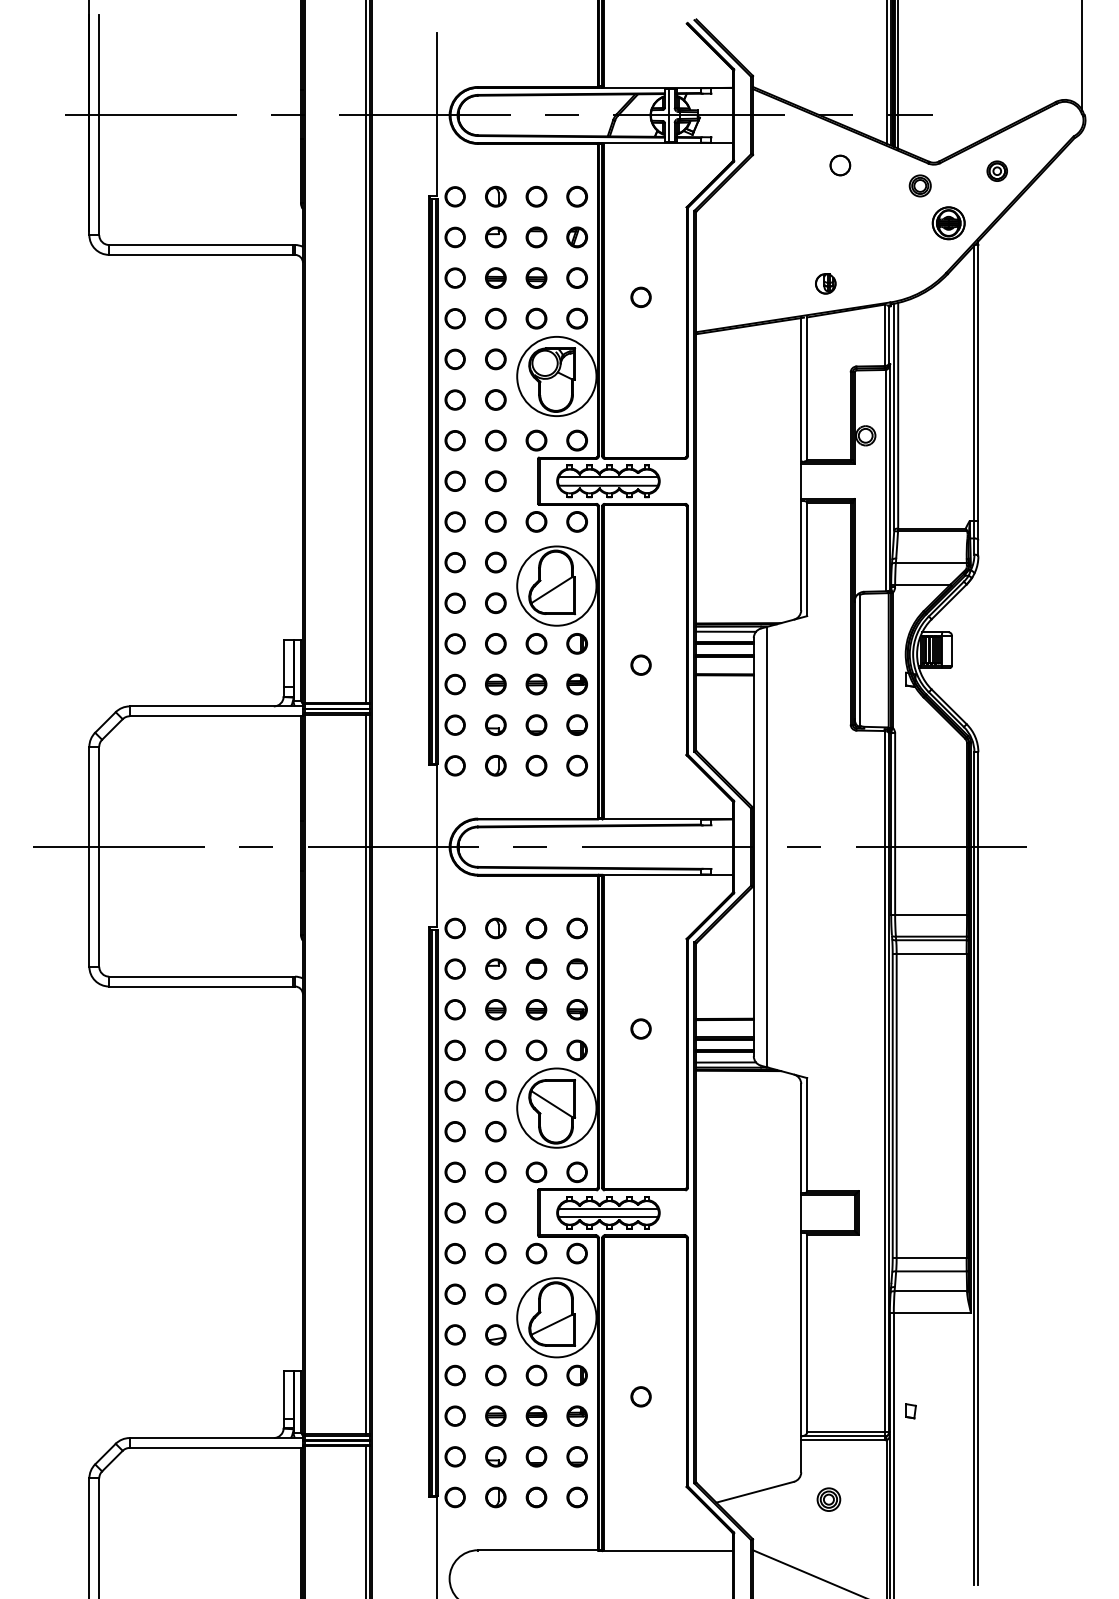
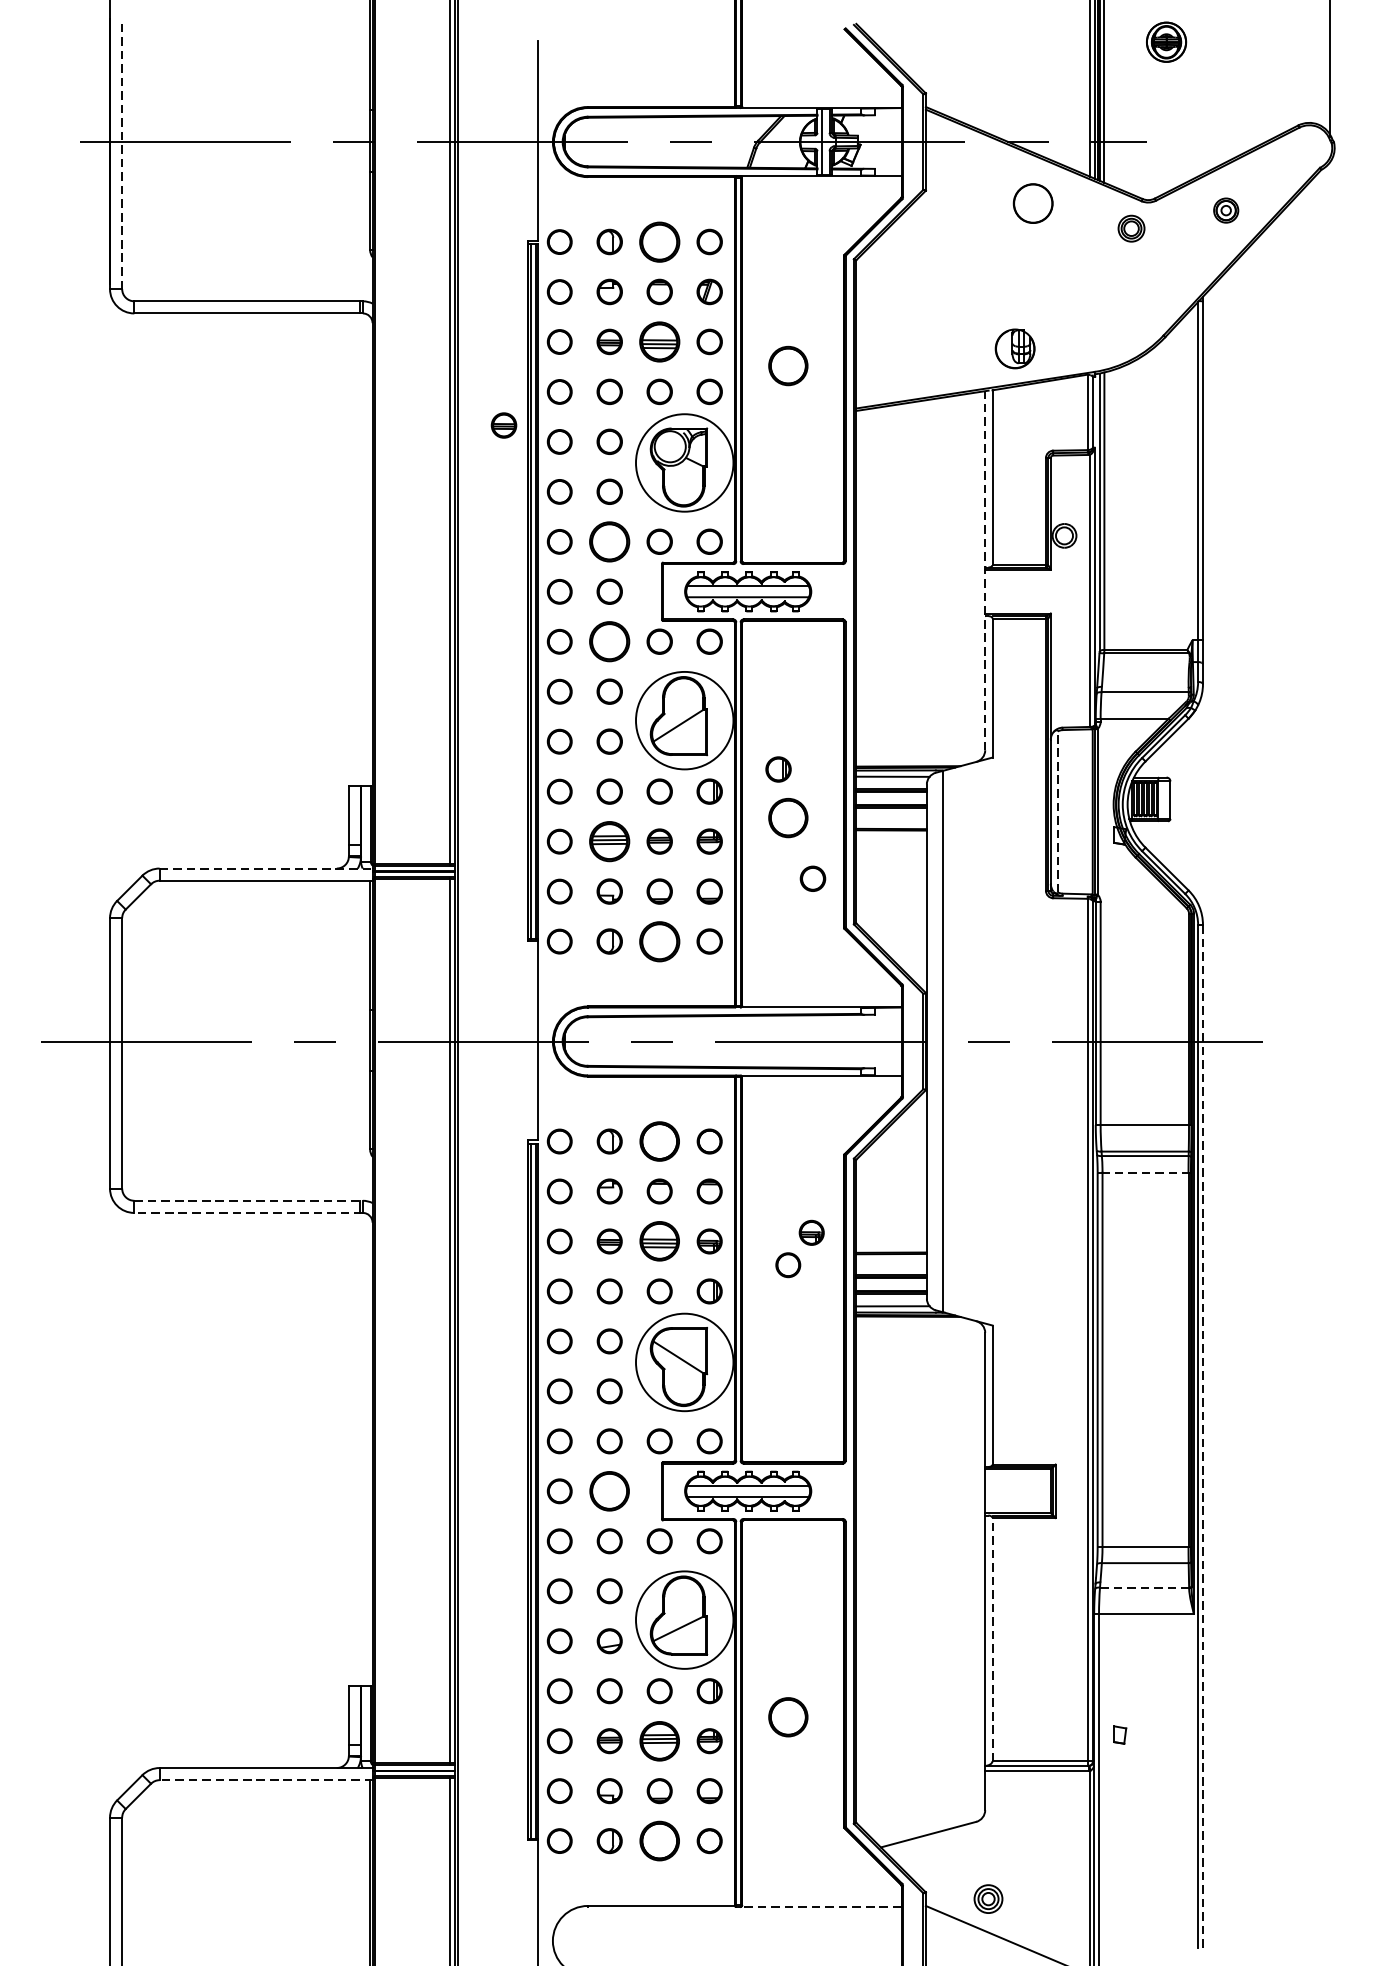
line: (99, 124) -> (122, 153), solid -> dashed
part: (840, 165) -> (1033, 203), size x1.6
part: (536, 196) -> (659, 241), size x1.6
part: (948, 223) -> (1166, 42), moved
part: (536, 277) -> (659, 341), size x1.6
part: (825, 283) -> (1015, 348), size x1.6
circle: (640, 296) -> (787, 364), size x1.6
part: (409, 345) -> (503, 424), added
part: (495, 440) -> (609, 541), size x1.6
line: (801, 463) -> (985, 569), solid -> dashed
circle: (495, 521) -> (609, 641), size x1.6
part: (632, 625) -> (777, 769), added
line: (860, 659) -> (1058, 810), solid -> dashed
circle: (640, 664) -> (787, 817), size x1.6
part: (495, 684) -> (609, 841), size x1.6
line: (216, 706) -> (266, 868), solid -> dashed
part: (660, 714) -> (812, 878), added
part: (536, 765) -> (659, 941), size x1.6
part: (536, 928) -> (659, 1141), size x1.6
line: (932, 953) -> (1146, 1172), solid -> dashed
line: (202, 976) -> (249, 1200), solid -> dashed
line: (202, 986) -> (249, 1212), solid -> dashed
part: (659, 1002) -> (810, 1232), added
part: (536, 1009) -> (659, 1241), size x1.6
line: (978, 1168) -> (1203, 1436), solid -> dashed
circle: (495, 1212) -> (609, 1490), size x1.6
line: (931, 1291) -> (1145, 1587), solid -> dashed
line: (807, 1333) -> (992, 1639), solid -> dashed
circle: (640, 1396) -> (787, 1716), size x1.6
part: (536, 1415) -> (659, 1740), size x1.6
line: (216, 1447) -> (266, 1779), solid -> dashed
part: (536, 1497) -> (659, 1841), size x1.6
part: (828, 1499) -> (987, 1898), moved
line: (667, 1551) -> (820, 1907), solid -> dashed

